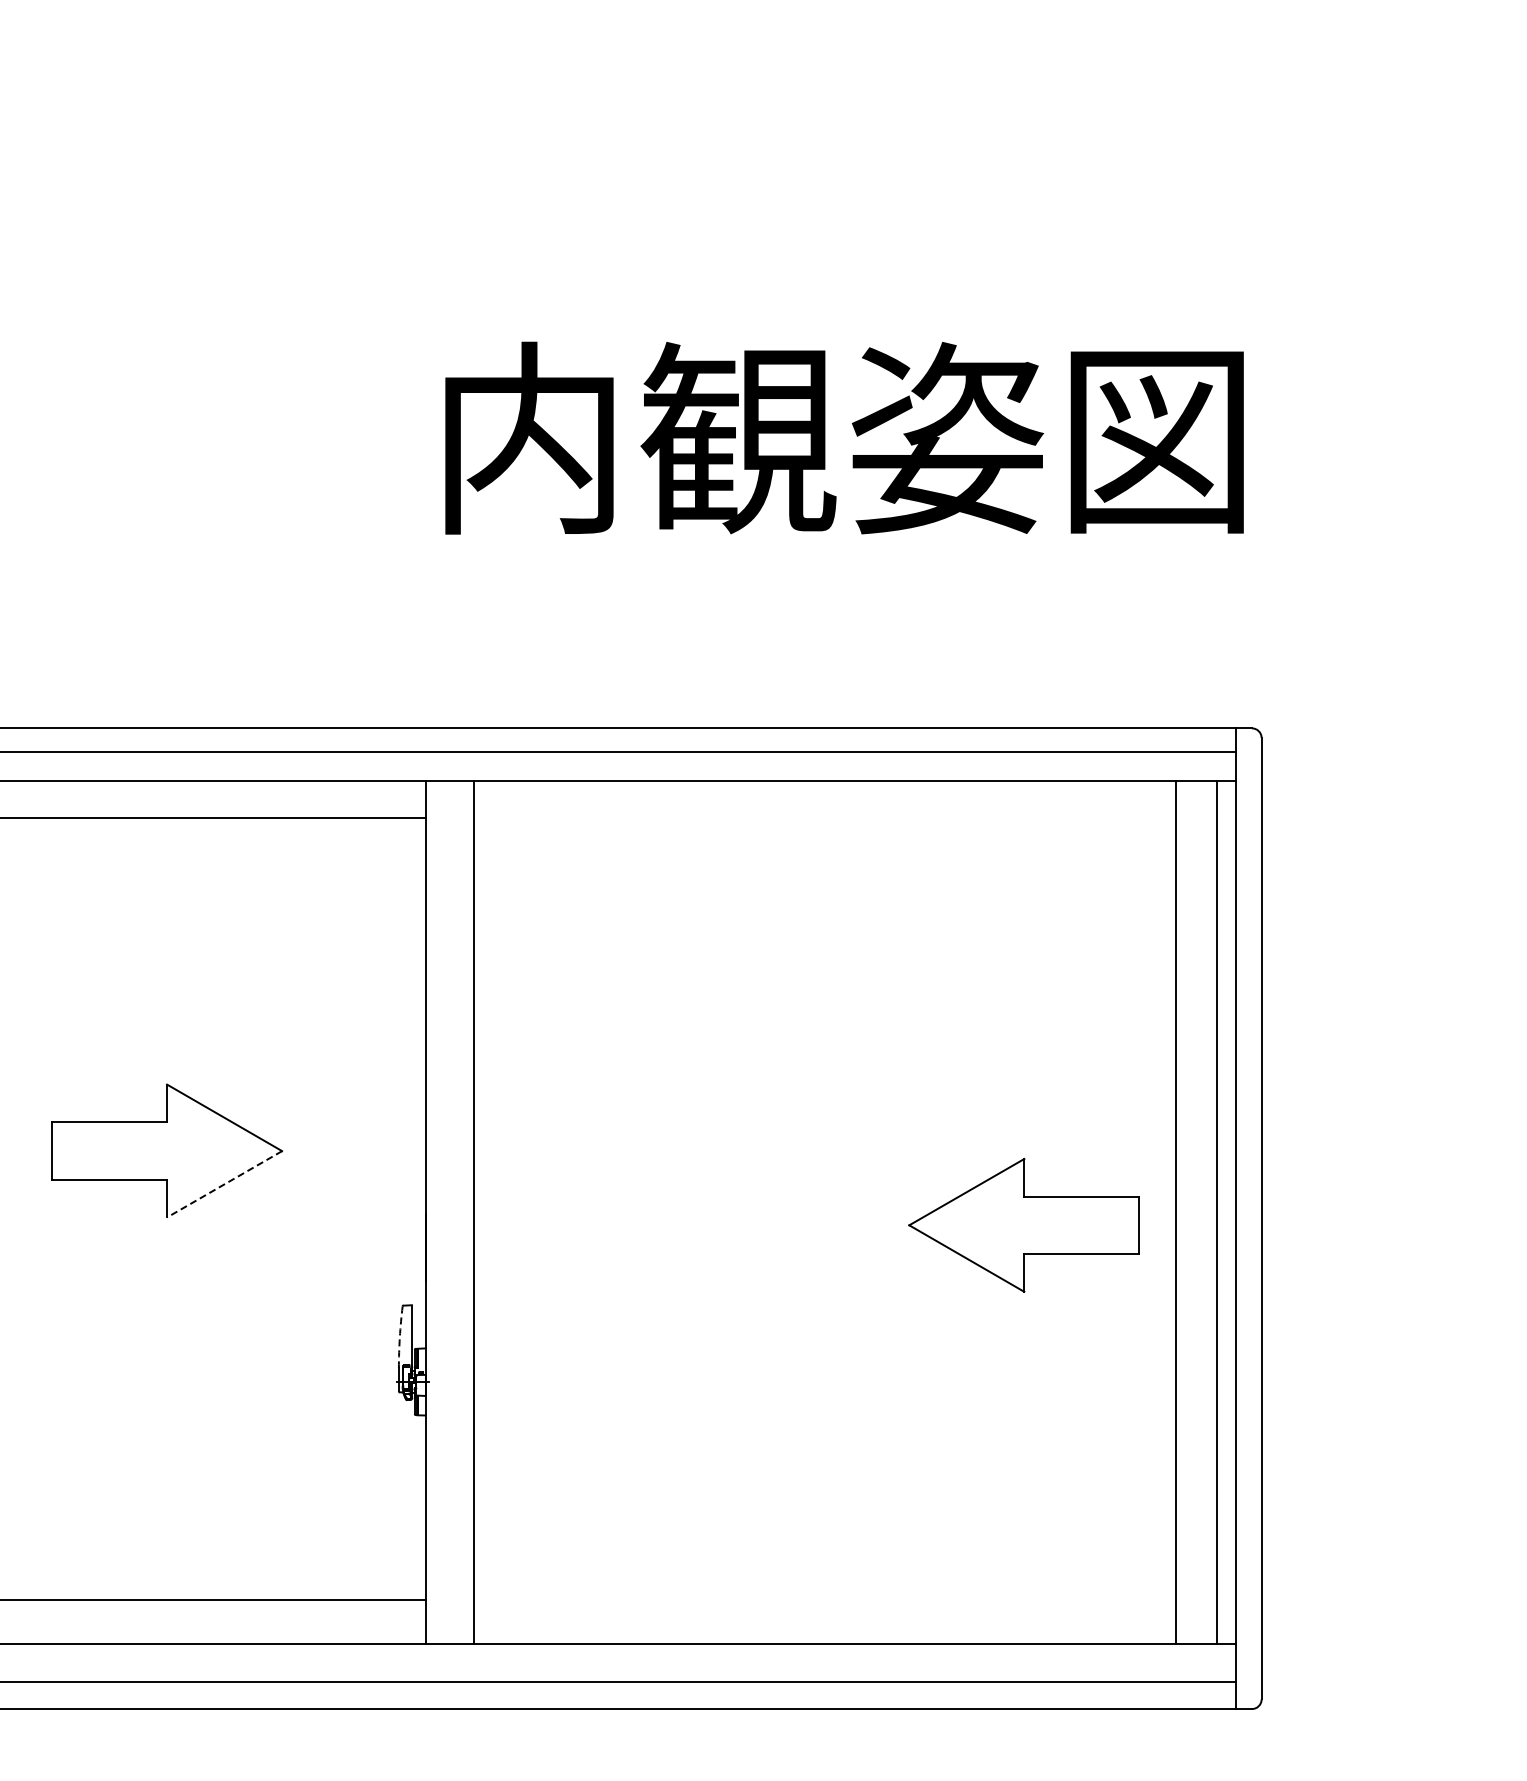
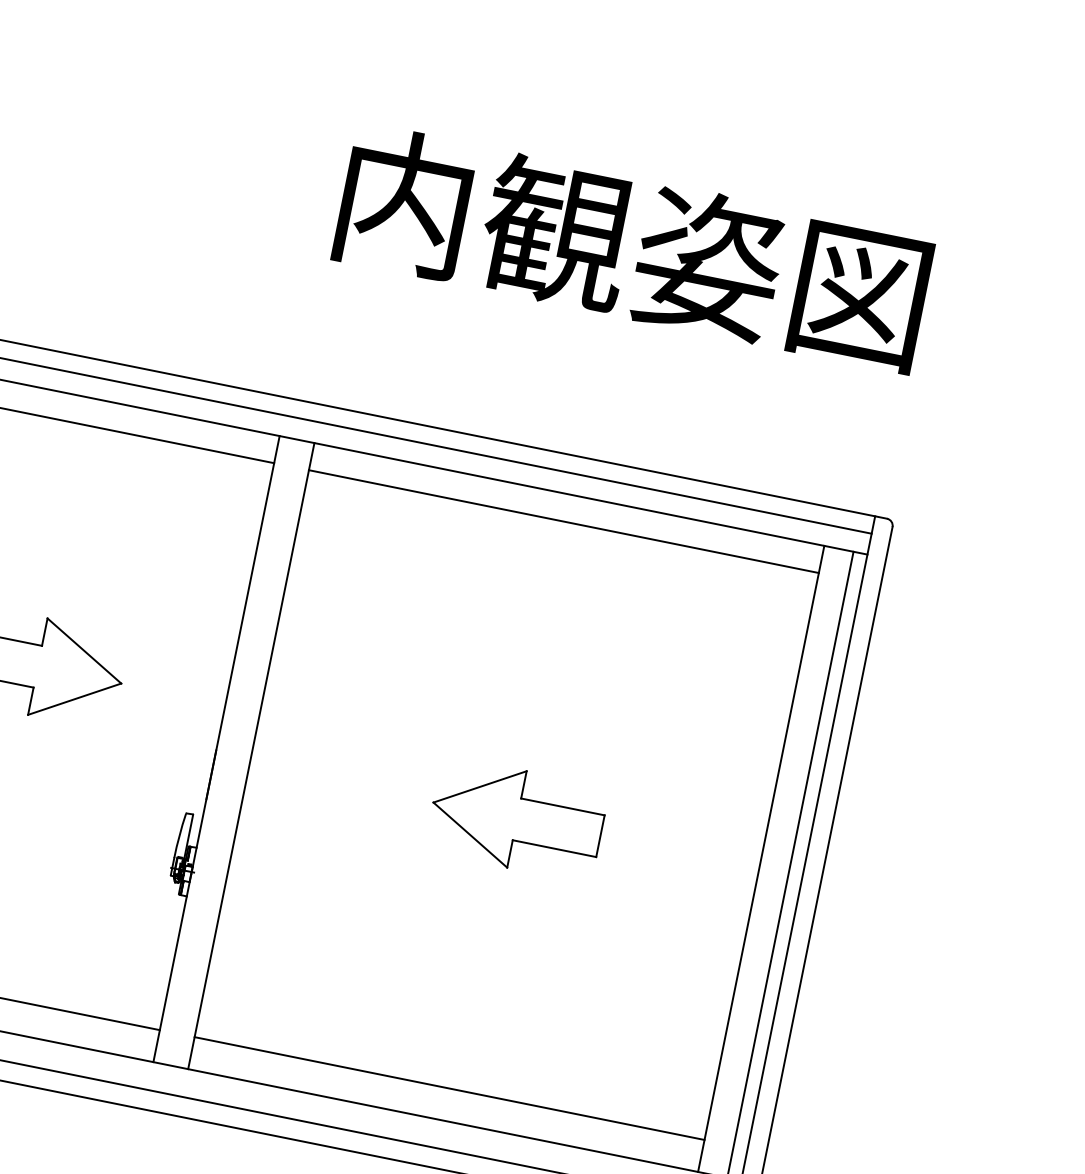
line: (824, 818) -> (563, 521), added
line: (224, 1184) -> (74, 699), dashed -> solid
part: (1023, 1224) -> (516, 818), moved
arc: (399, 1337) -> (179, 835), dashed -> solid
line: (824, 1599) -> (449, 1088), added

